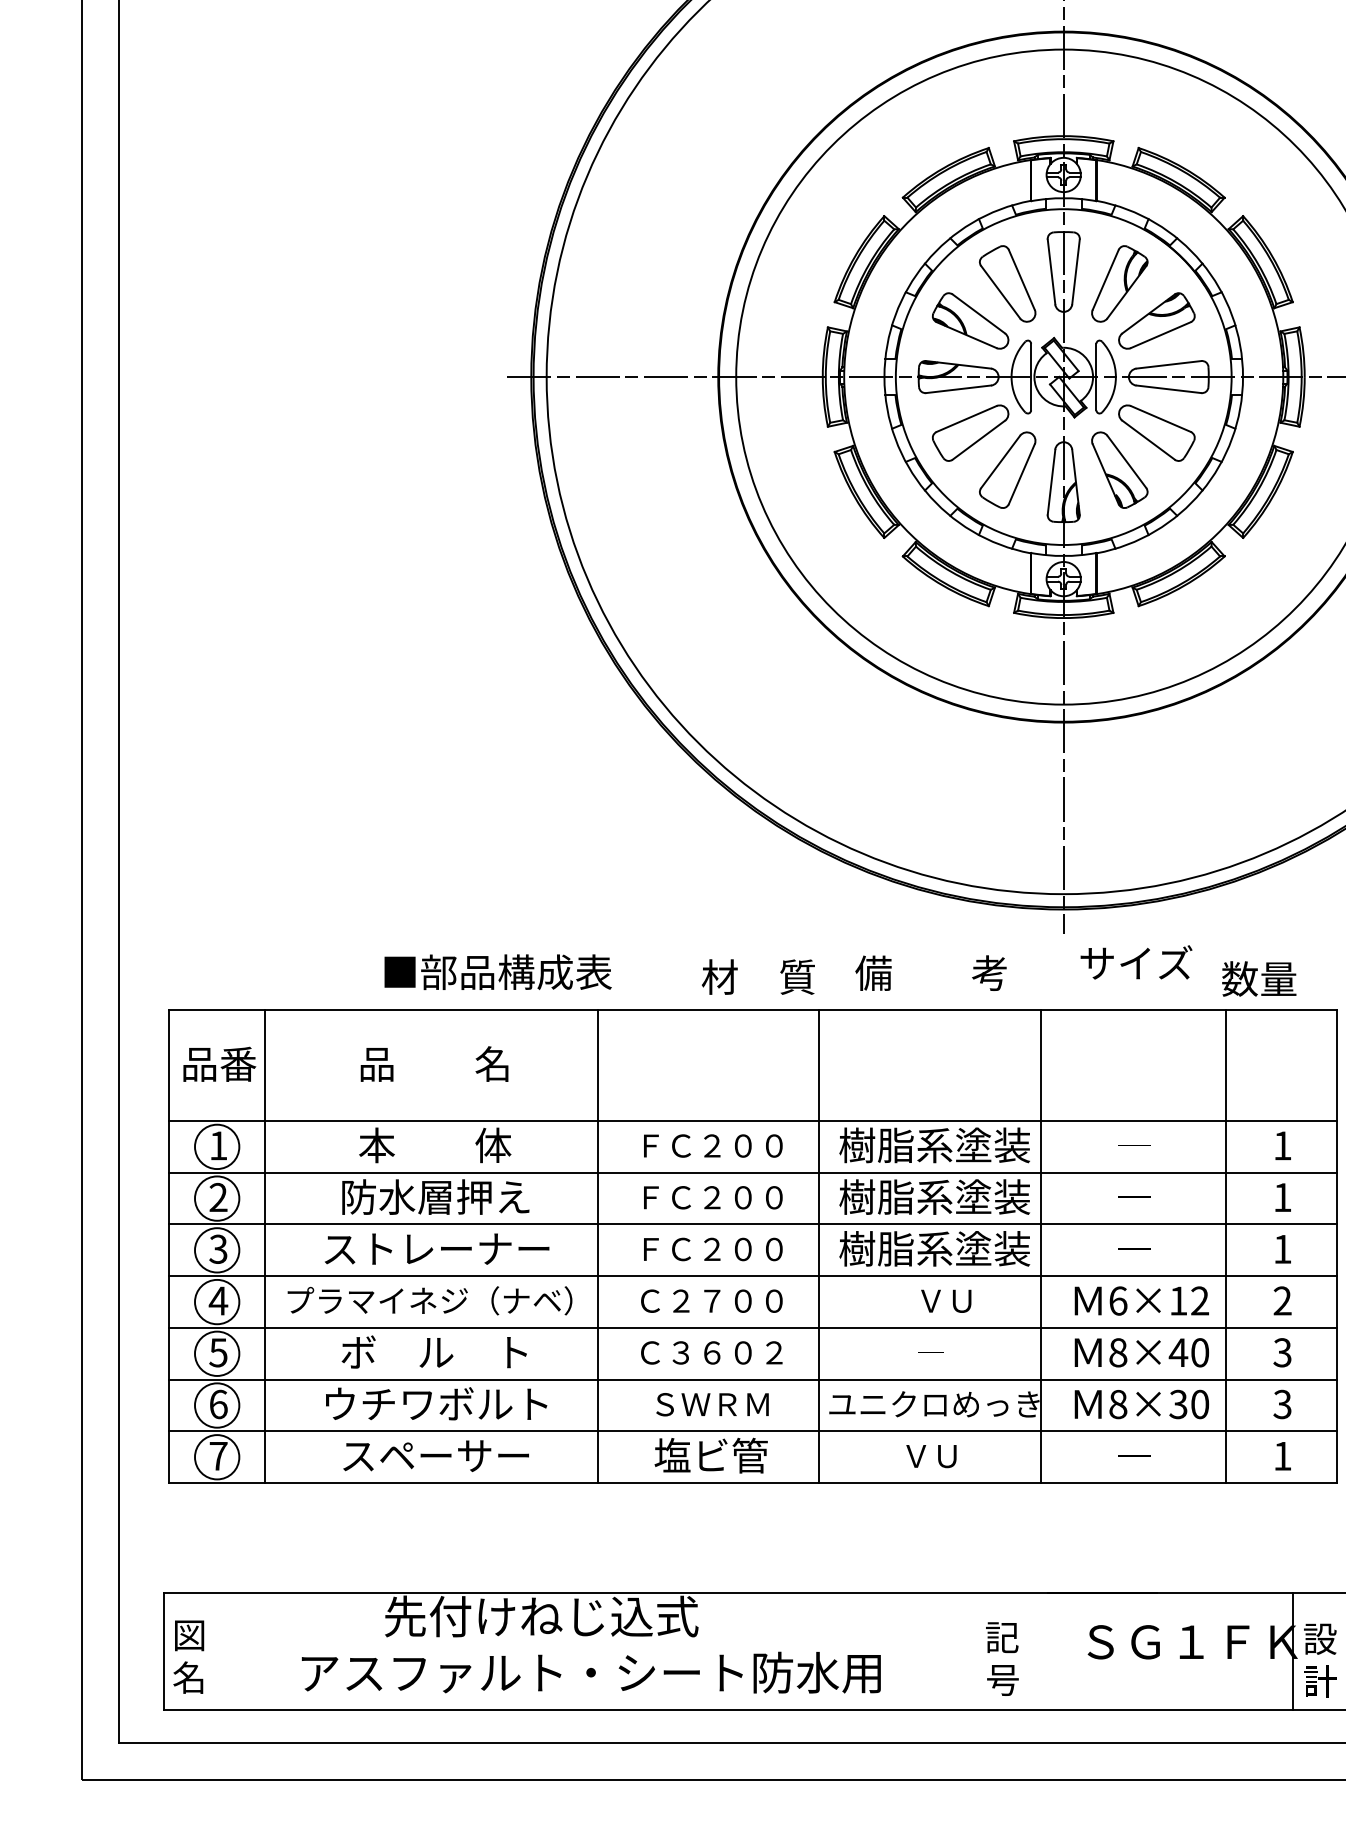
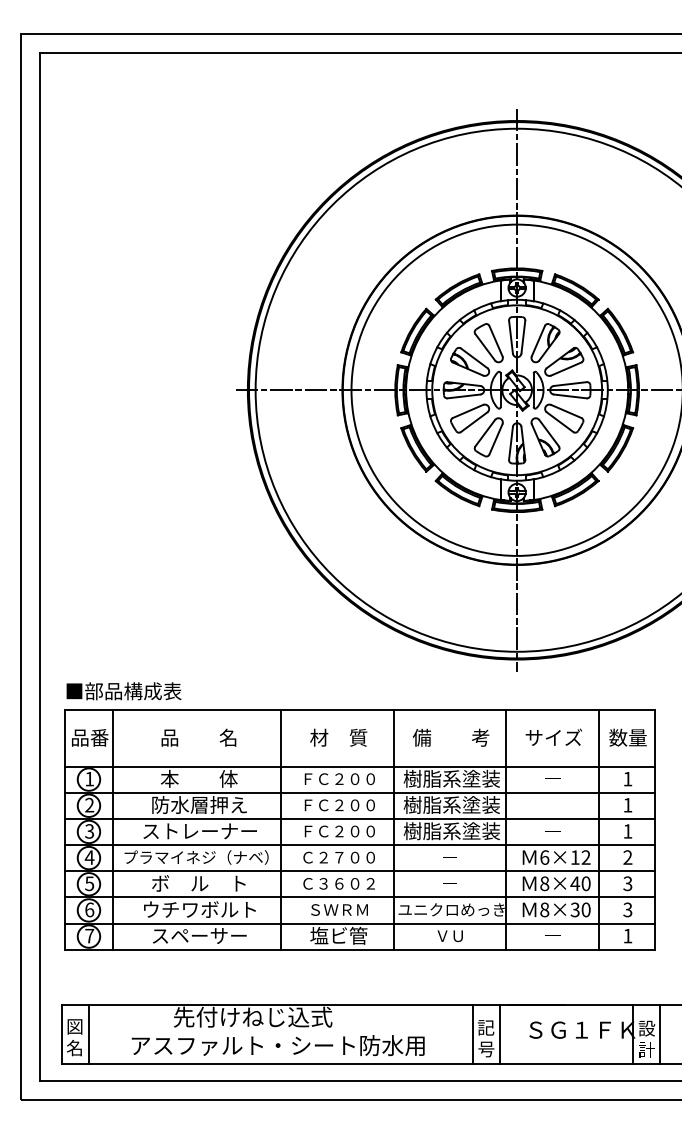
text: (1135, 960) -> (553, 736), moved
text: (496, 972) -> (123, 691), moved
text: (929, 972) -> (450, 737), moved
text: (757, 976) -> (338, 737), moved
text: (1258, 978) -> (627, 737), moved
text: (943, 1300) -> (456, 857), ＶＵ -> ―
line: (216, 1650) -> (88, 1034), added
line: (977, 1650) -> (473, 1034), added
line: (1028, 1650) -> (499, 1034), added

